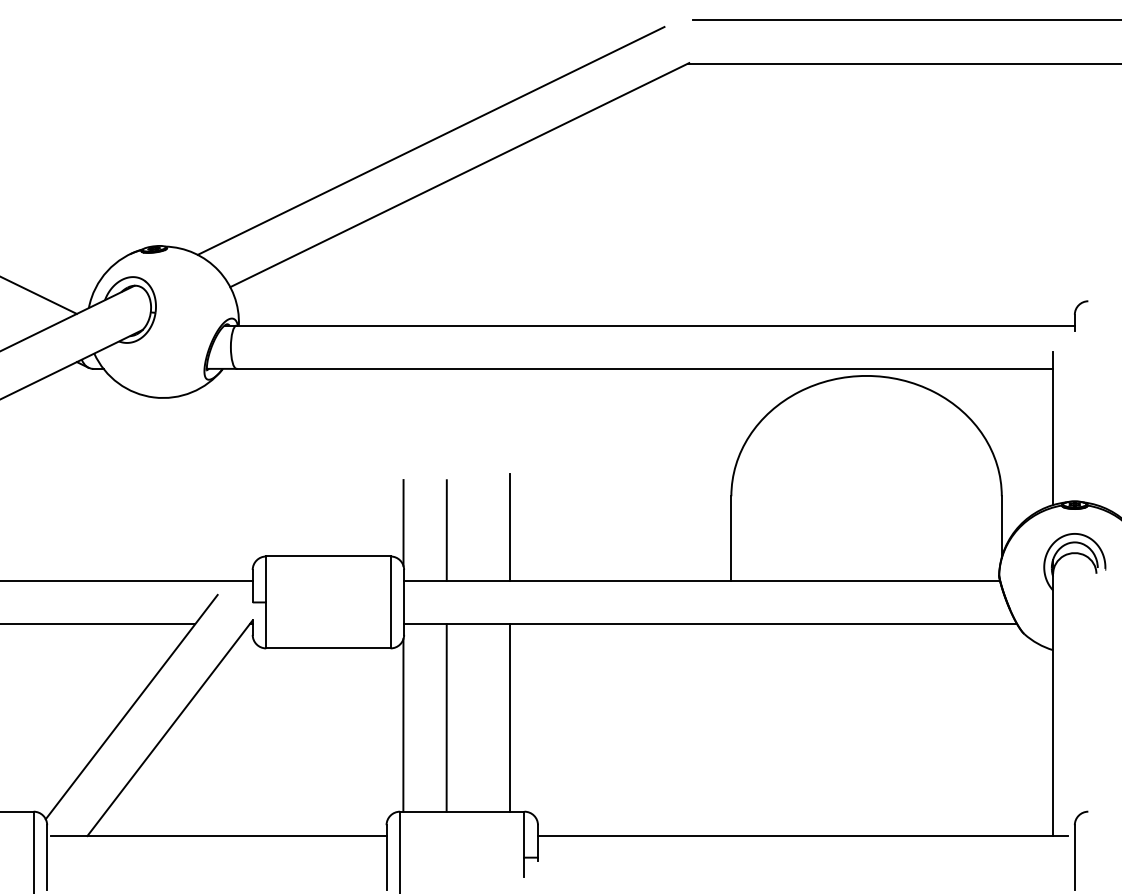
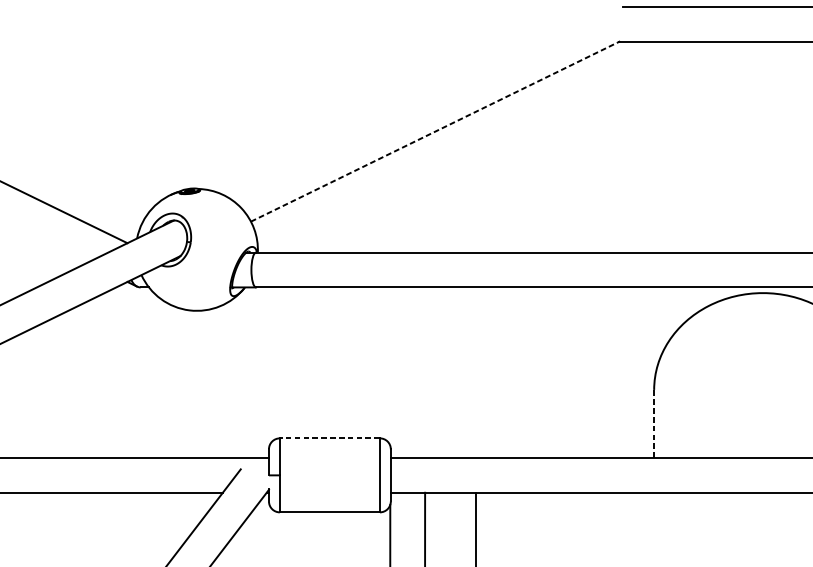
line: (430, 140) -> (412, 103), removed
line: (460, 174) -> (436, 131), solid -> dashed
line: (403, 522) -> (390, 411), removed
line: (509, 526) -> (475, 414), removed
line: (446, 530) -> (424, 417), removed
line: (731, 538) -> (654, 423), solid -> dashed
line: (327, 556) -> (329, 438), solid -> dashed

